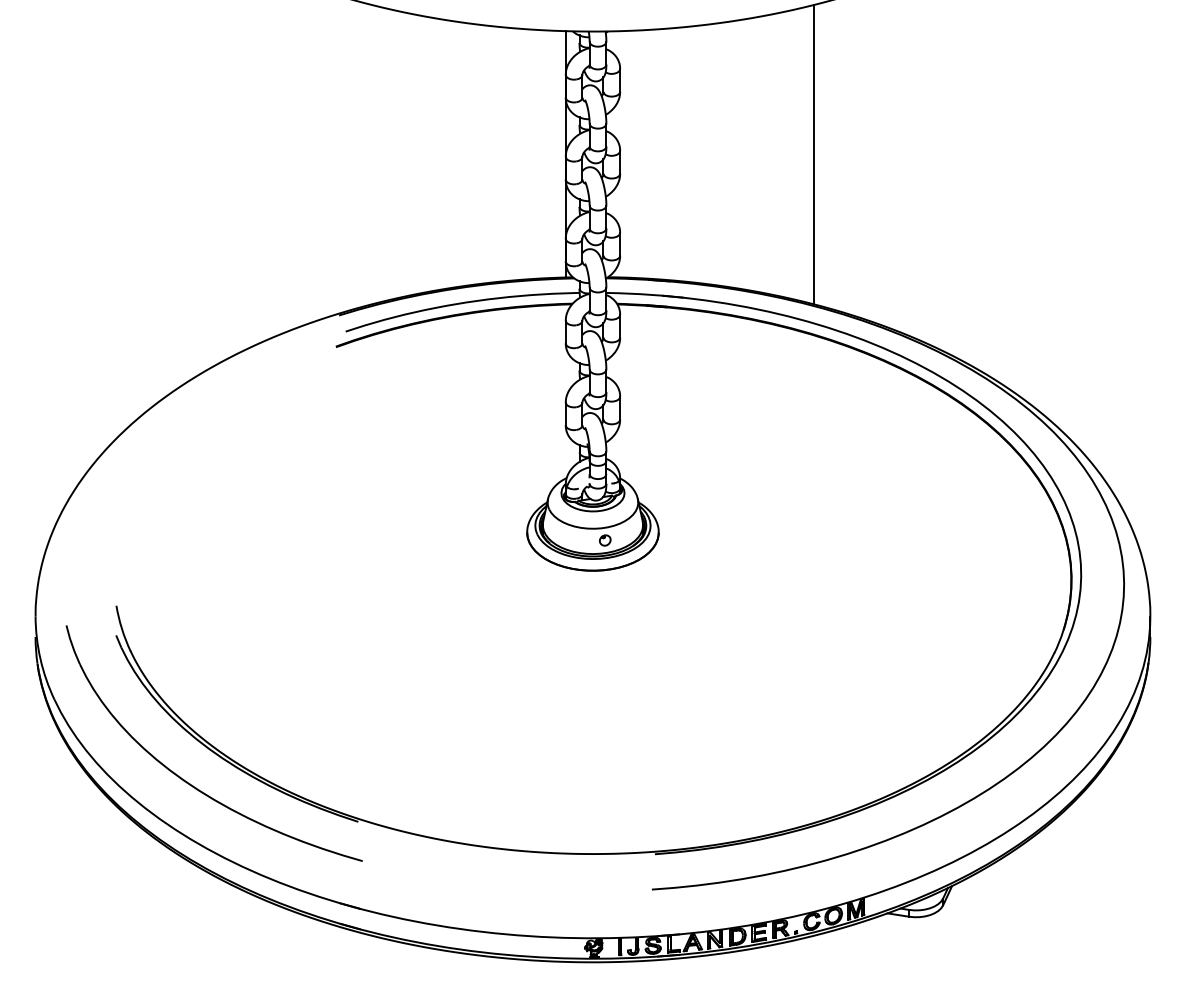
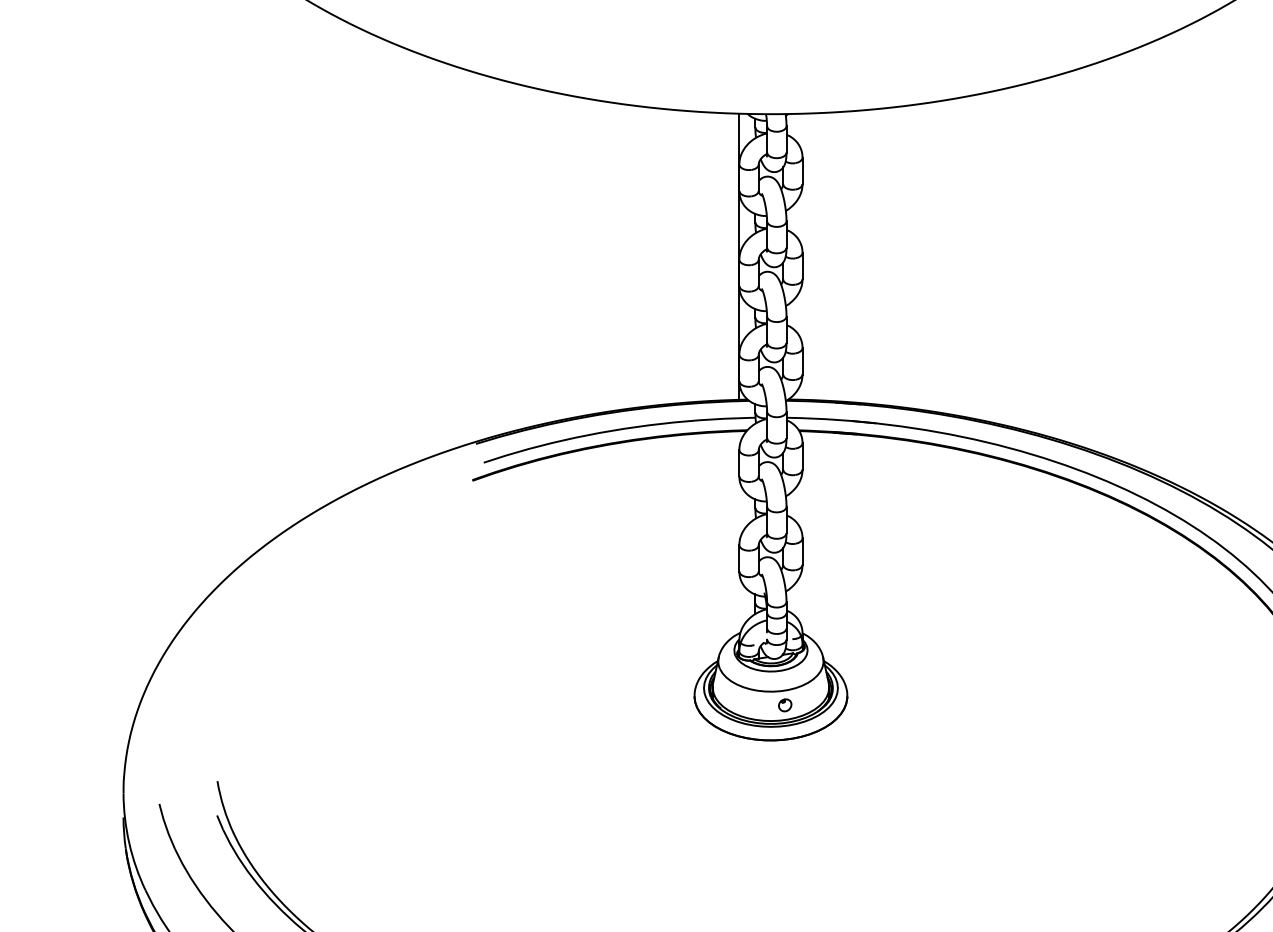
line: (813, 154) -> (1027, 256), removed

